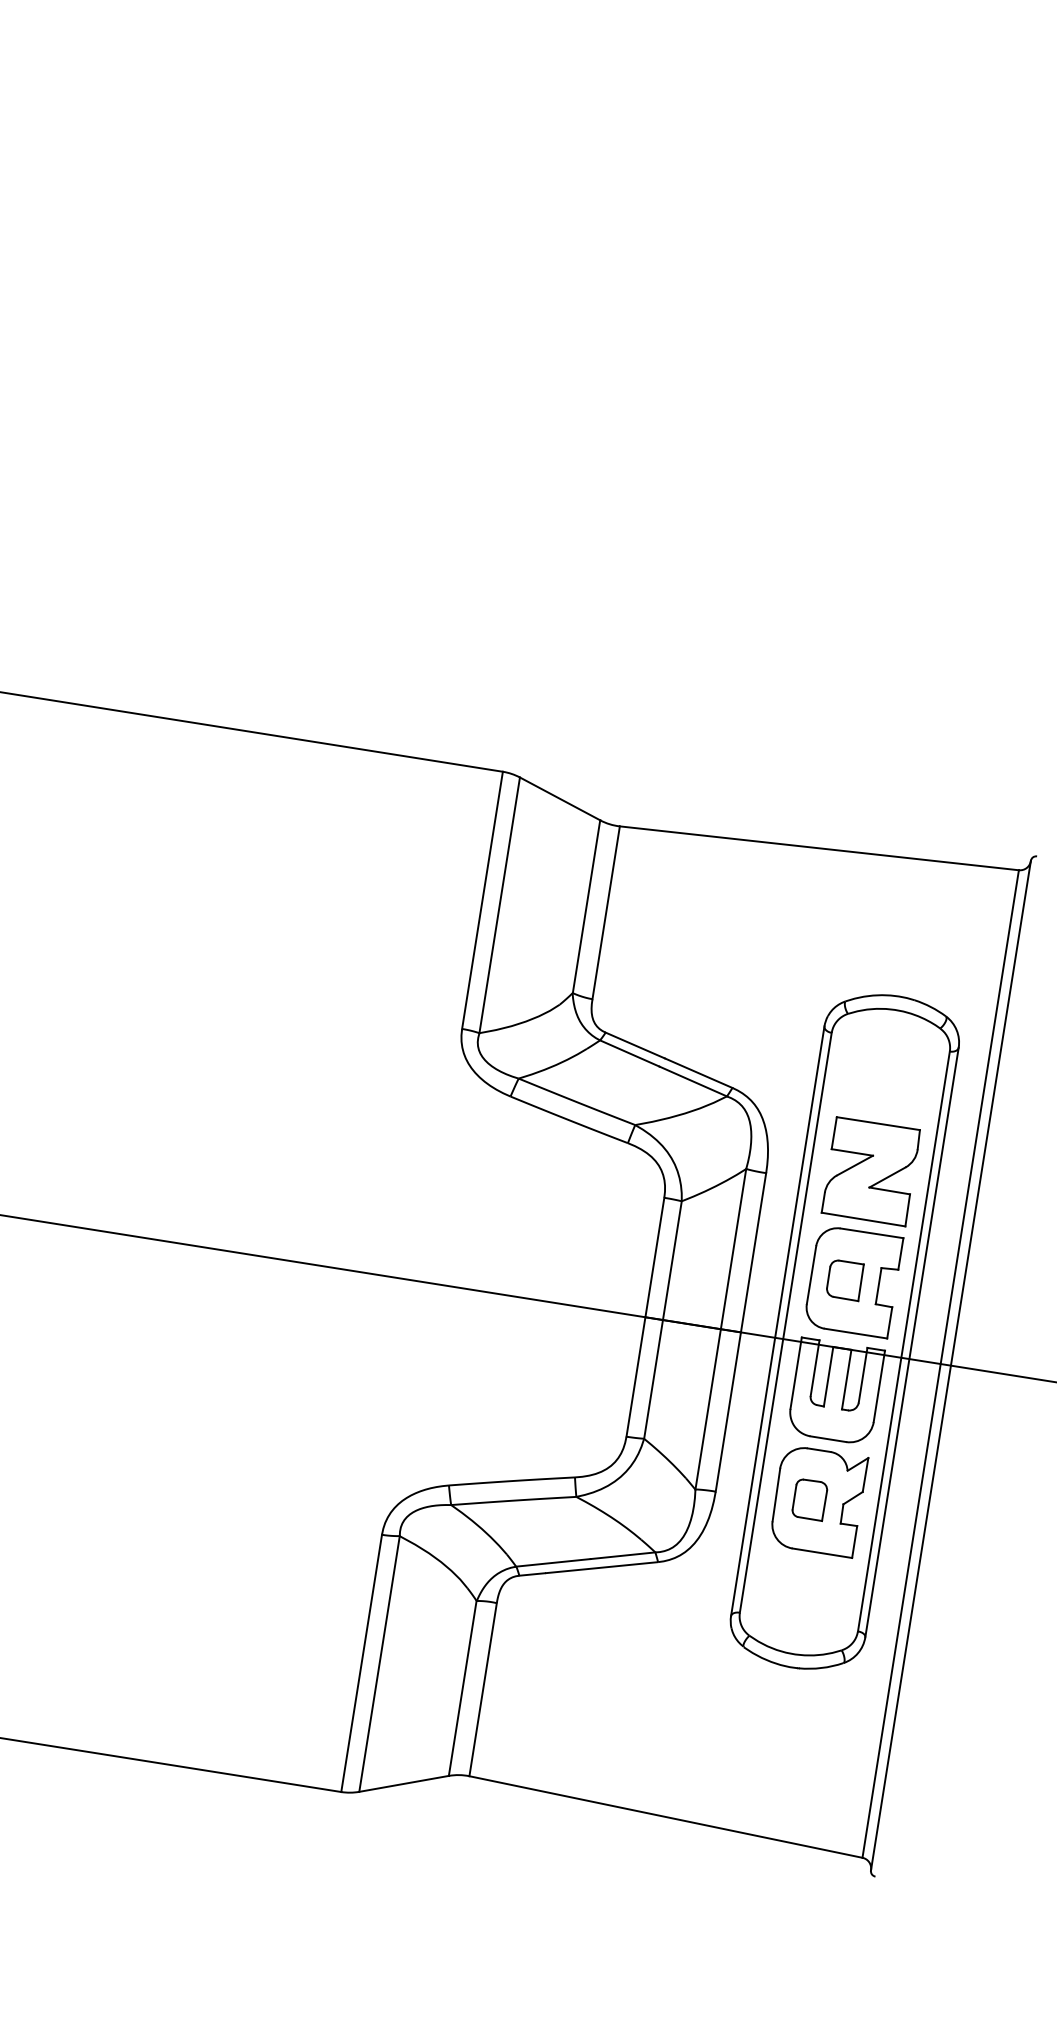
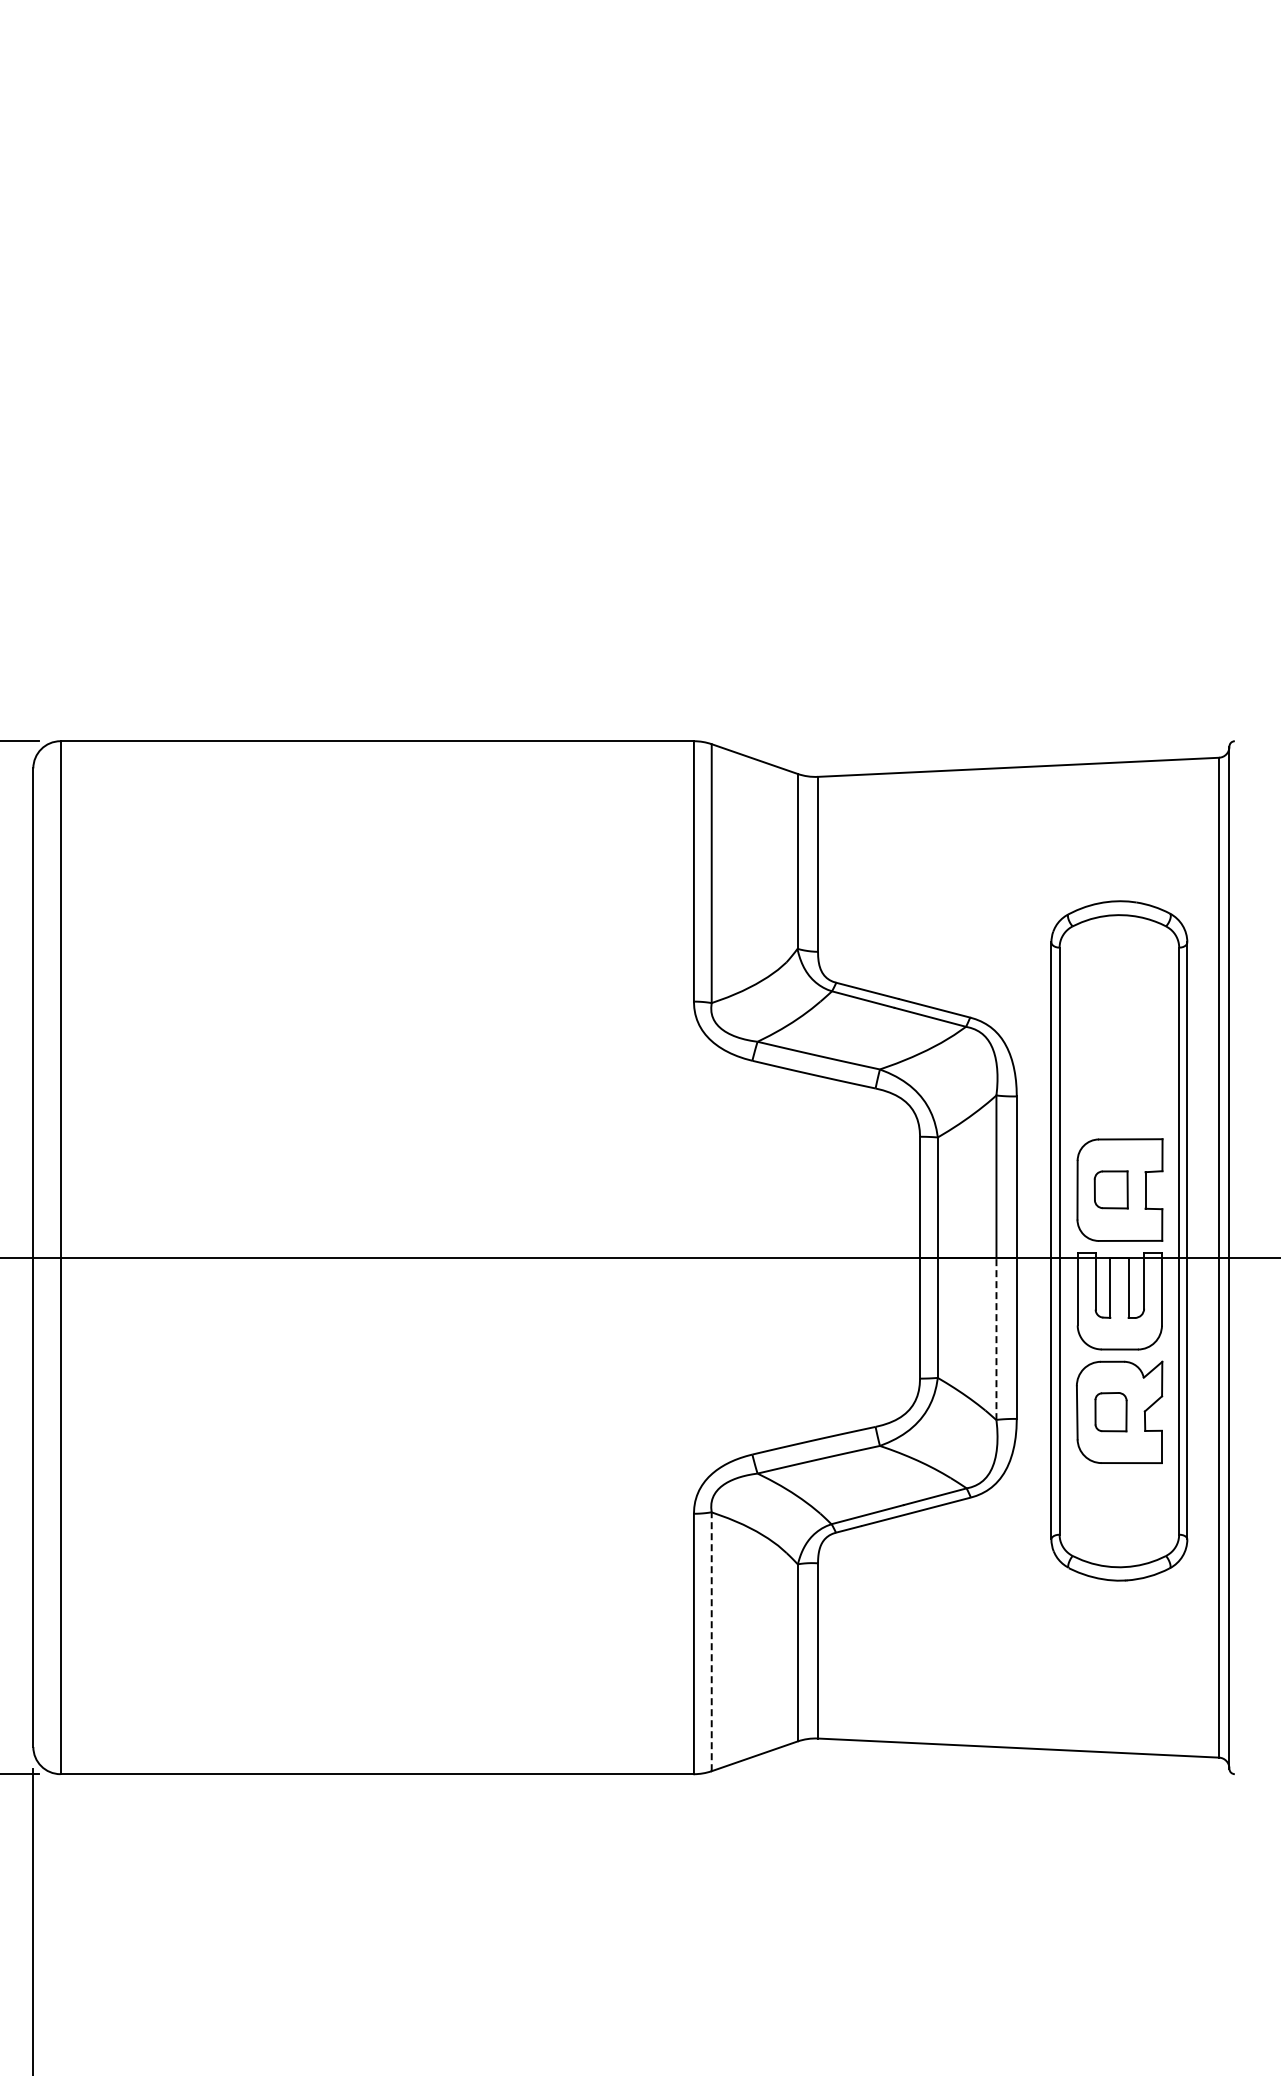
part: (870, 1171) -> (1119, 1078), removed
line: (708, 1409) -> (996, 1338), solid -> dashed
line: (379, 1663) -> (711, 1641), solid -> dashed

